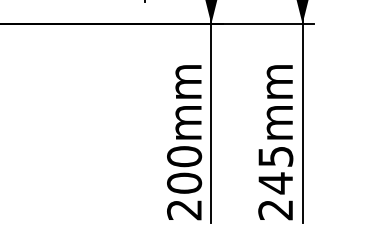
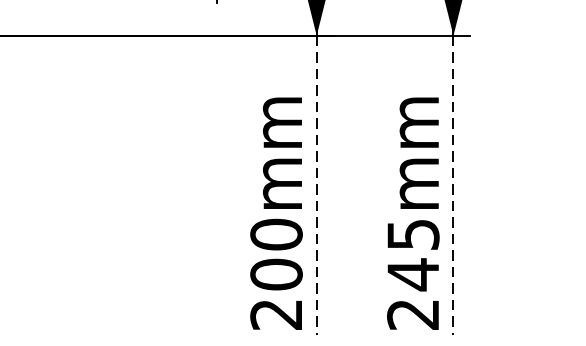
line: (211, 123) -> (316, 184), solid -> dashed
line: (302, 123) -> (453, 184), solid -> dashed

